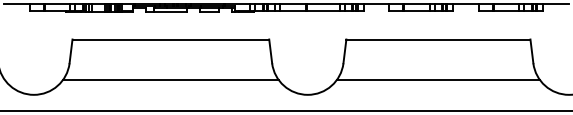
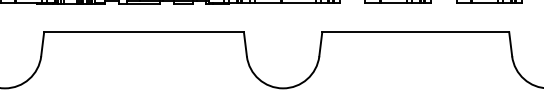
line: (170, 79) -> (143, 72), removed
line: (438, 79) -> (415, 72), removed

